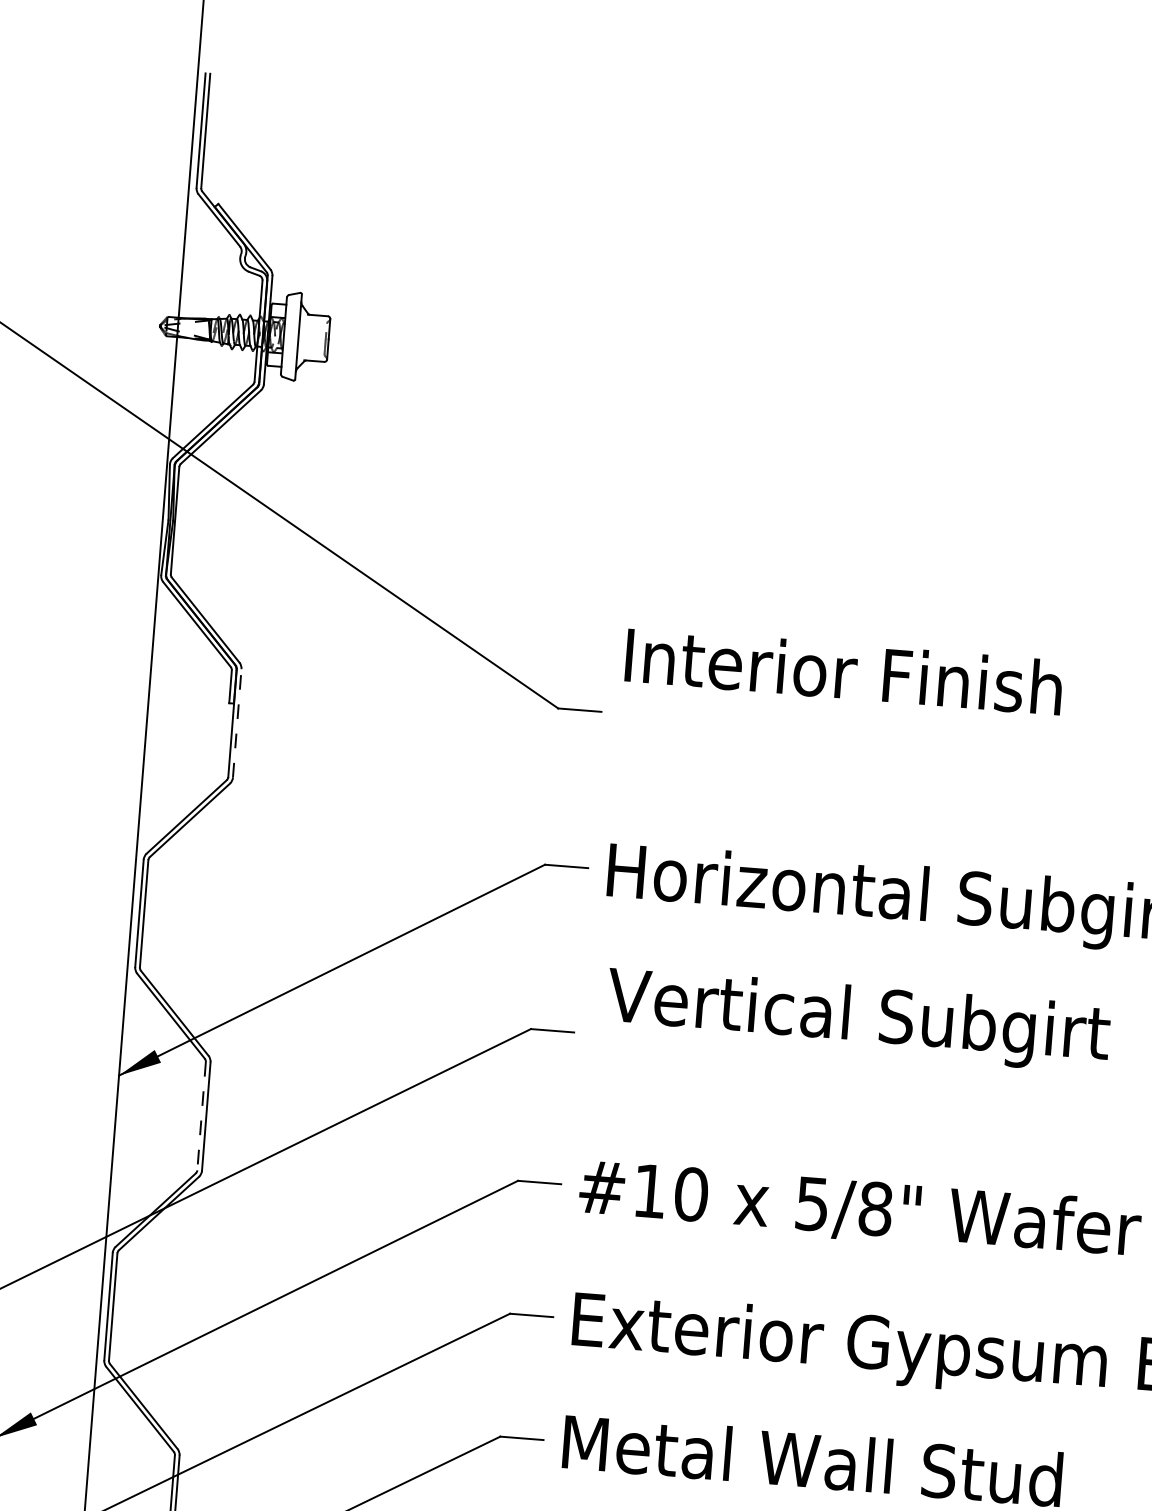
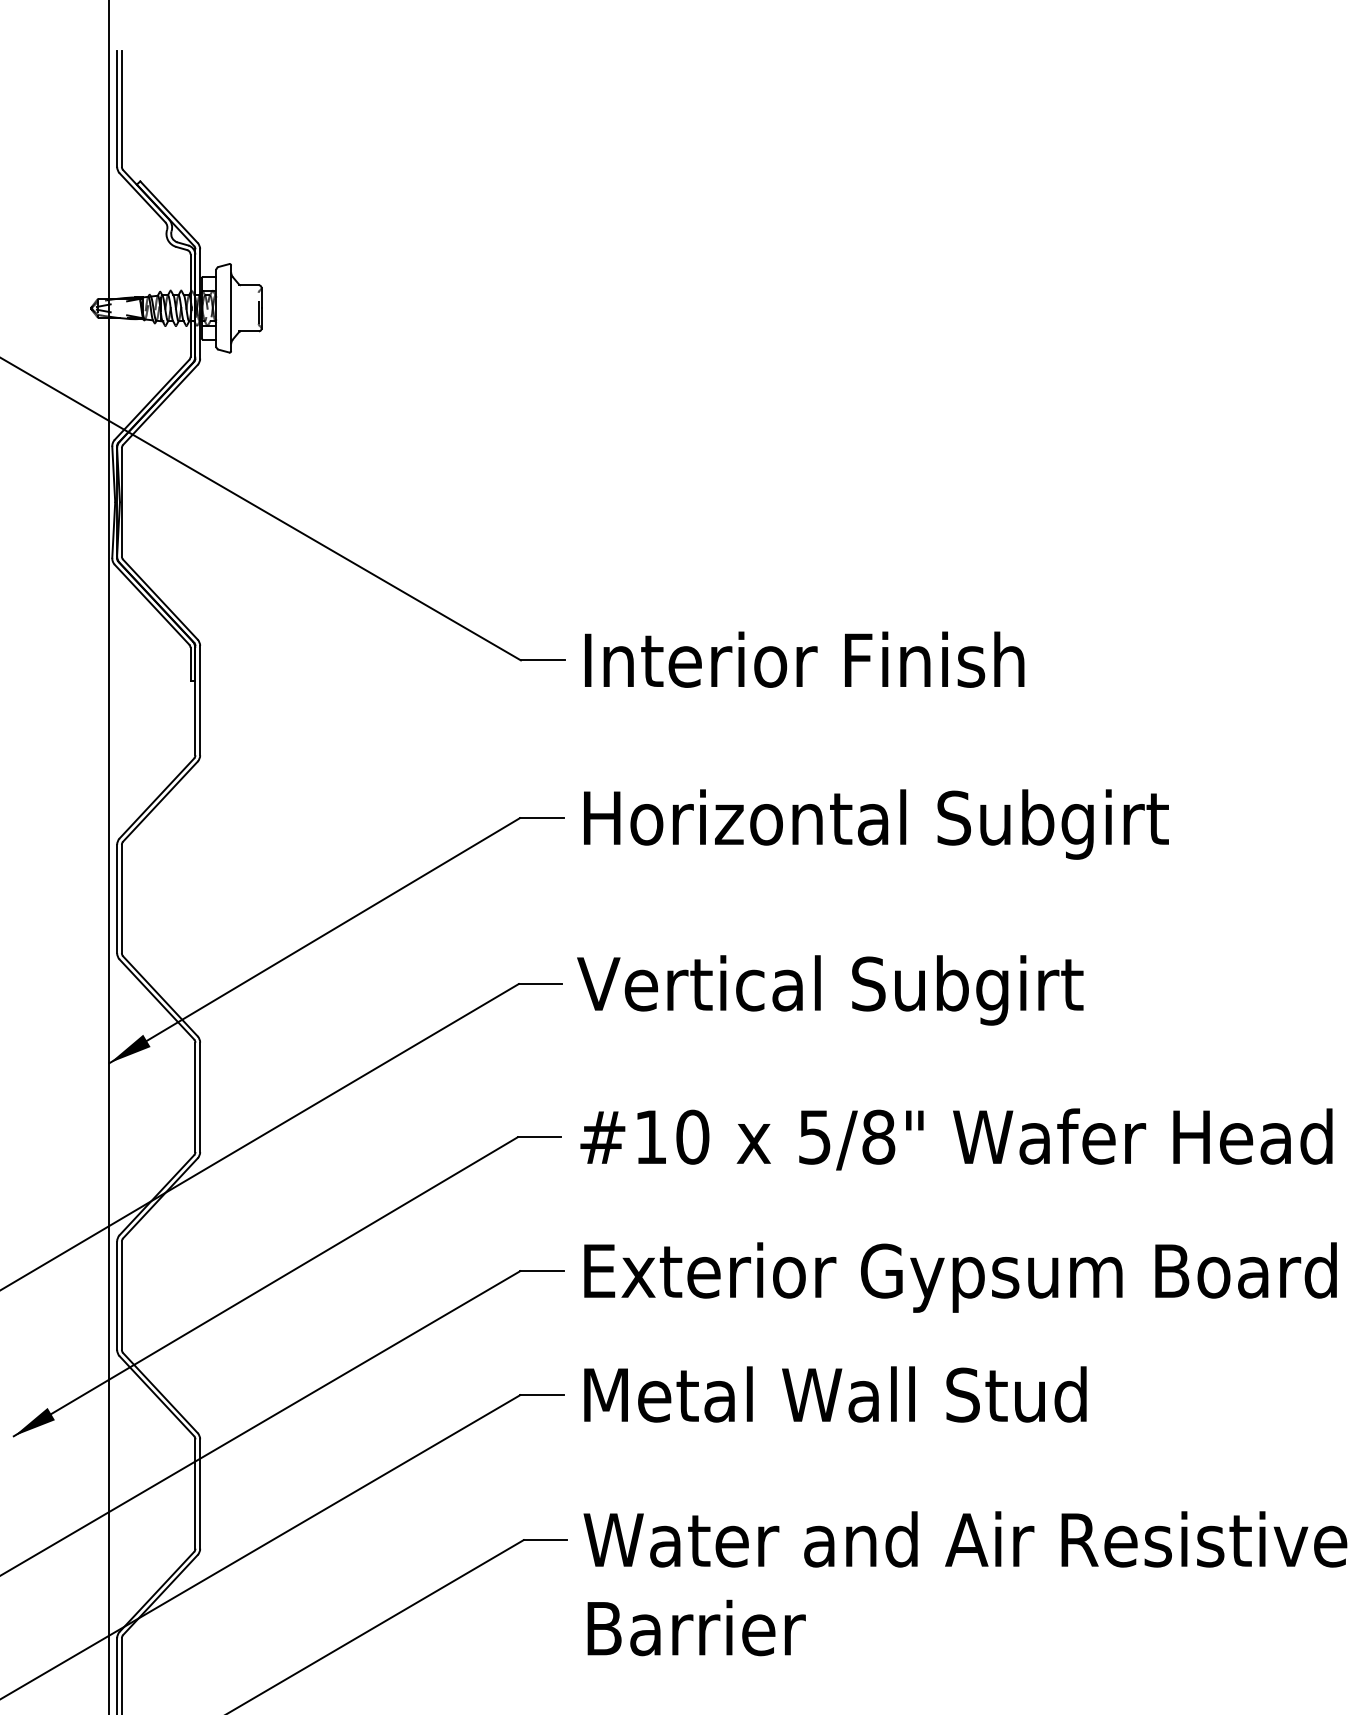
text: (844, 671) -> (804, 659), moved
line: (237, 723) -> (200, 700), dashed -> solid
text: (858, 1020) -> (830, 990), moved
line: (201, 1116) -> (195, 1097), dashed -> solid

